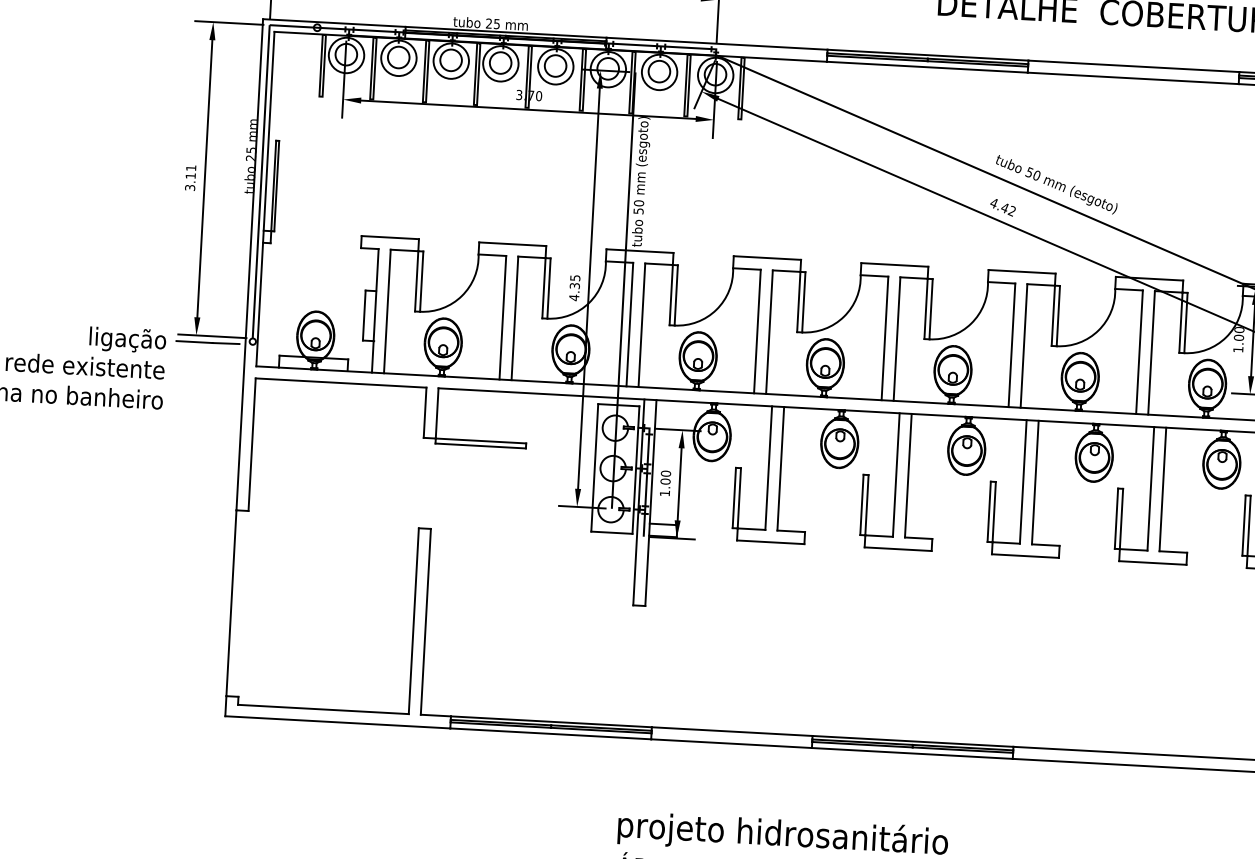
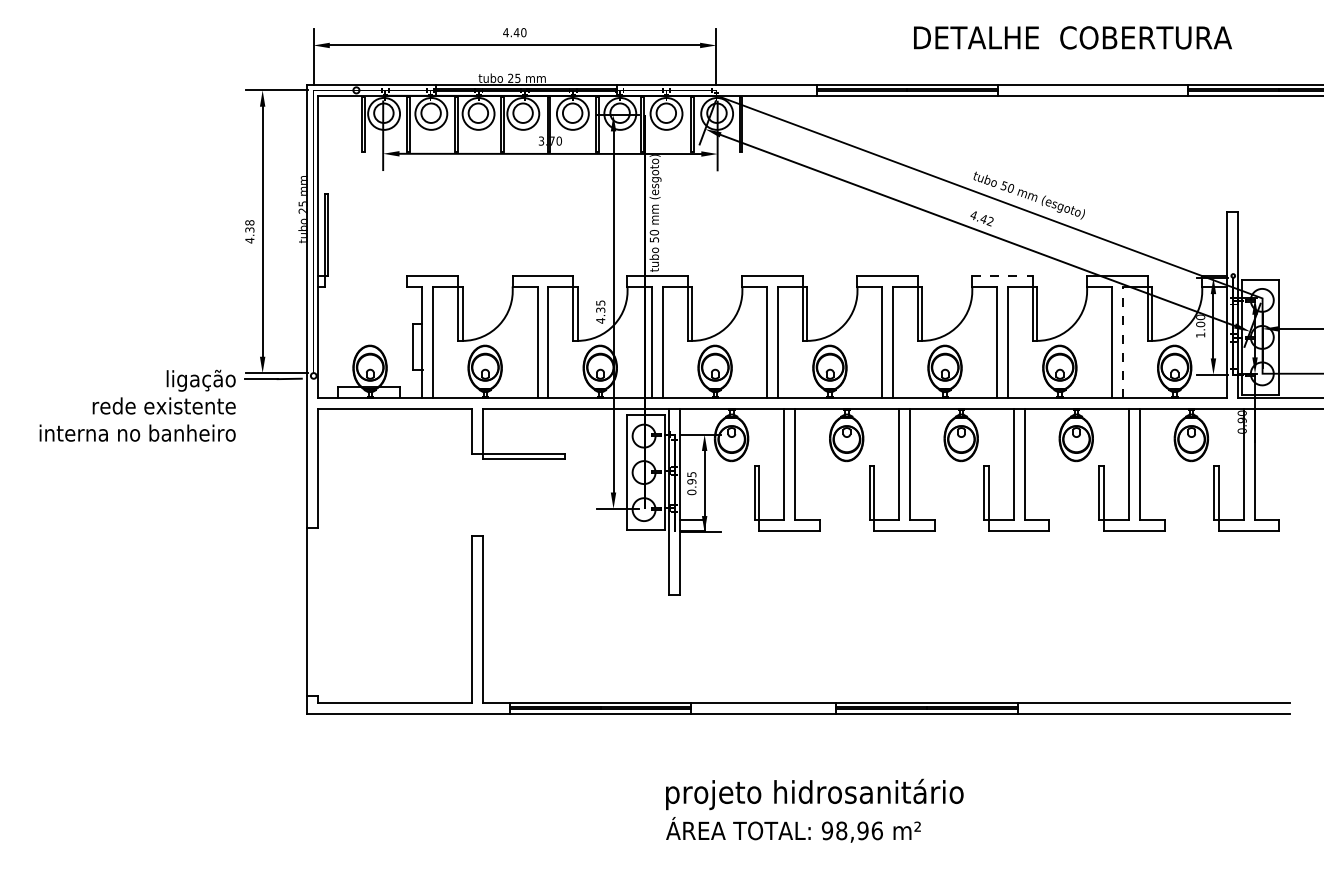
text: (190, 177) -> (249, 231), 3.11 -> 4.38
line: (1022, 271) -> (1002, 275), solid -> dashed
line: (1151, 353) -> (1122, 342), solid -> dashed
text: (665, 483) -> (691, 483), 1.00 -> 0.95

